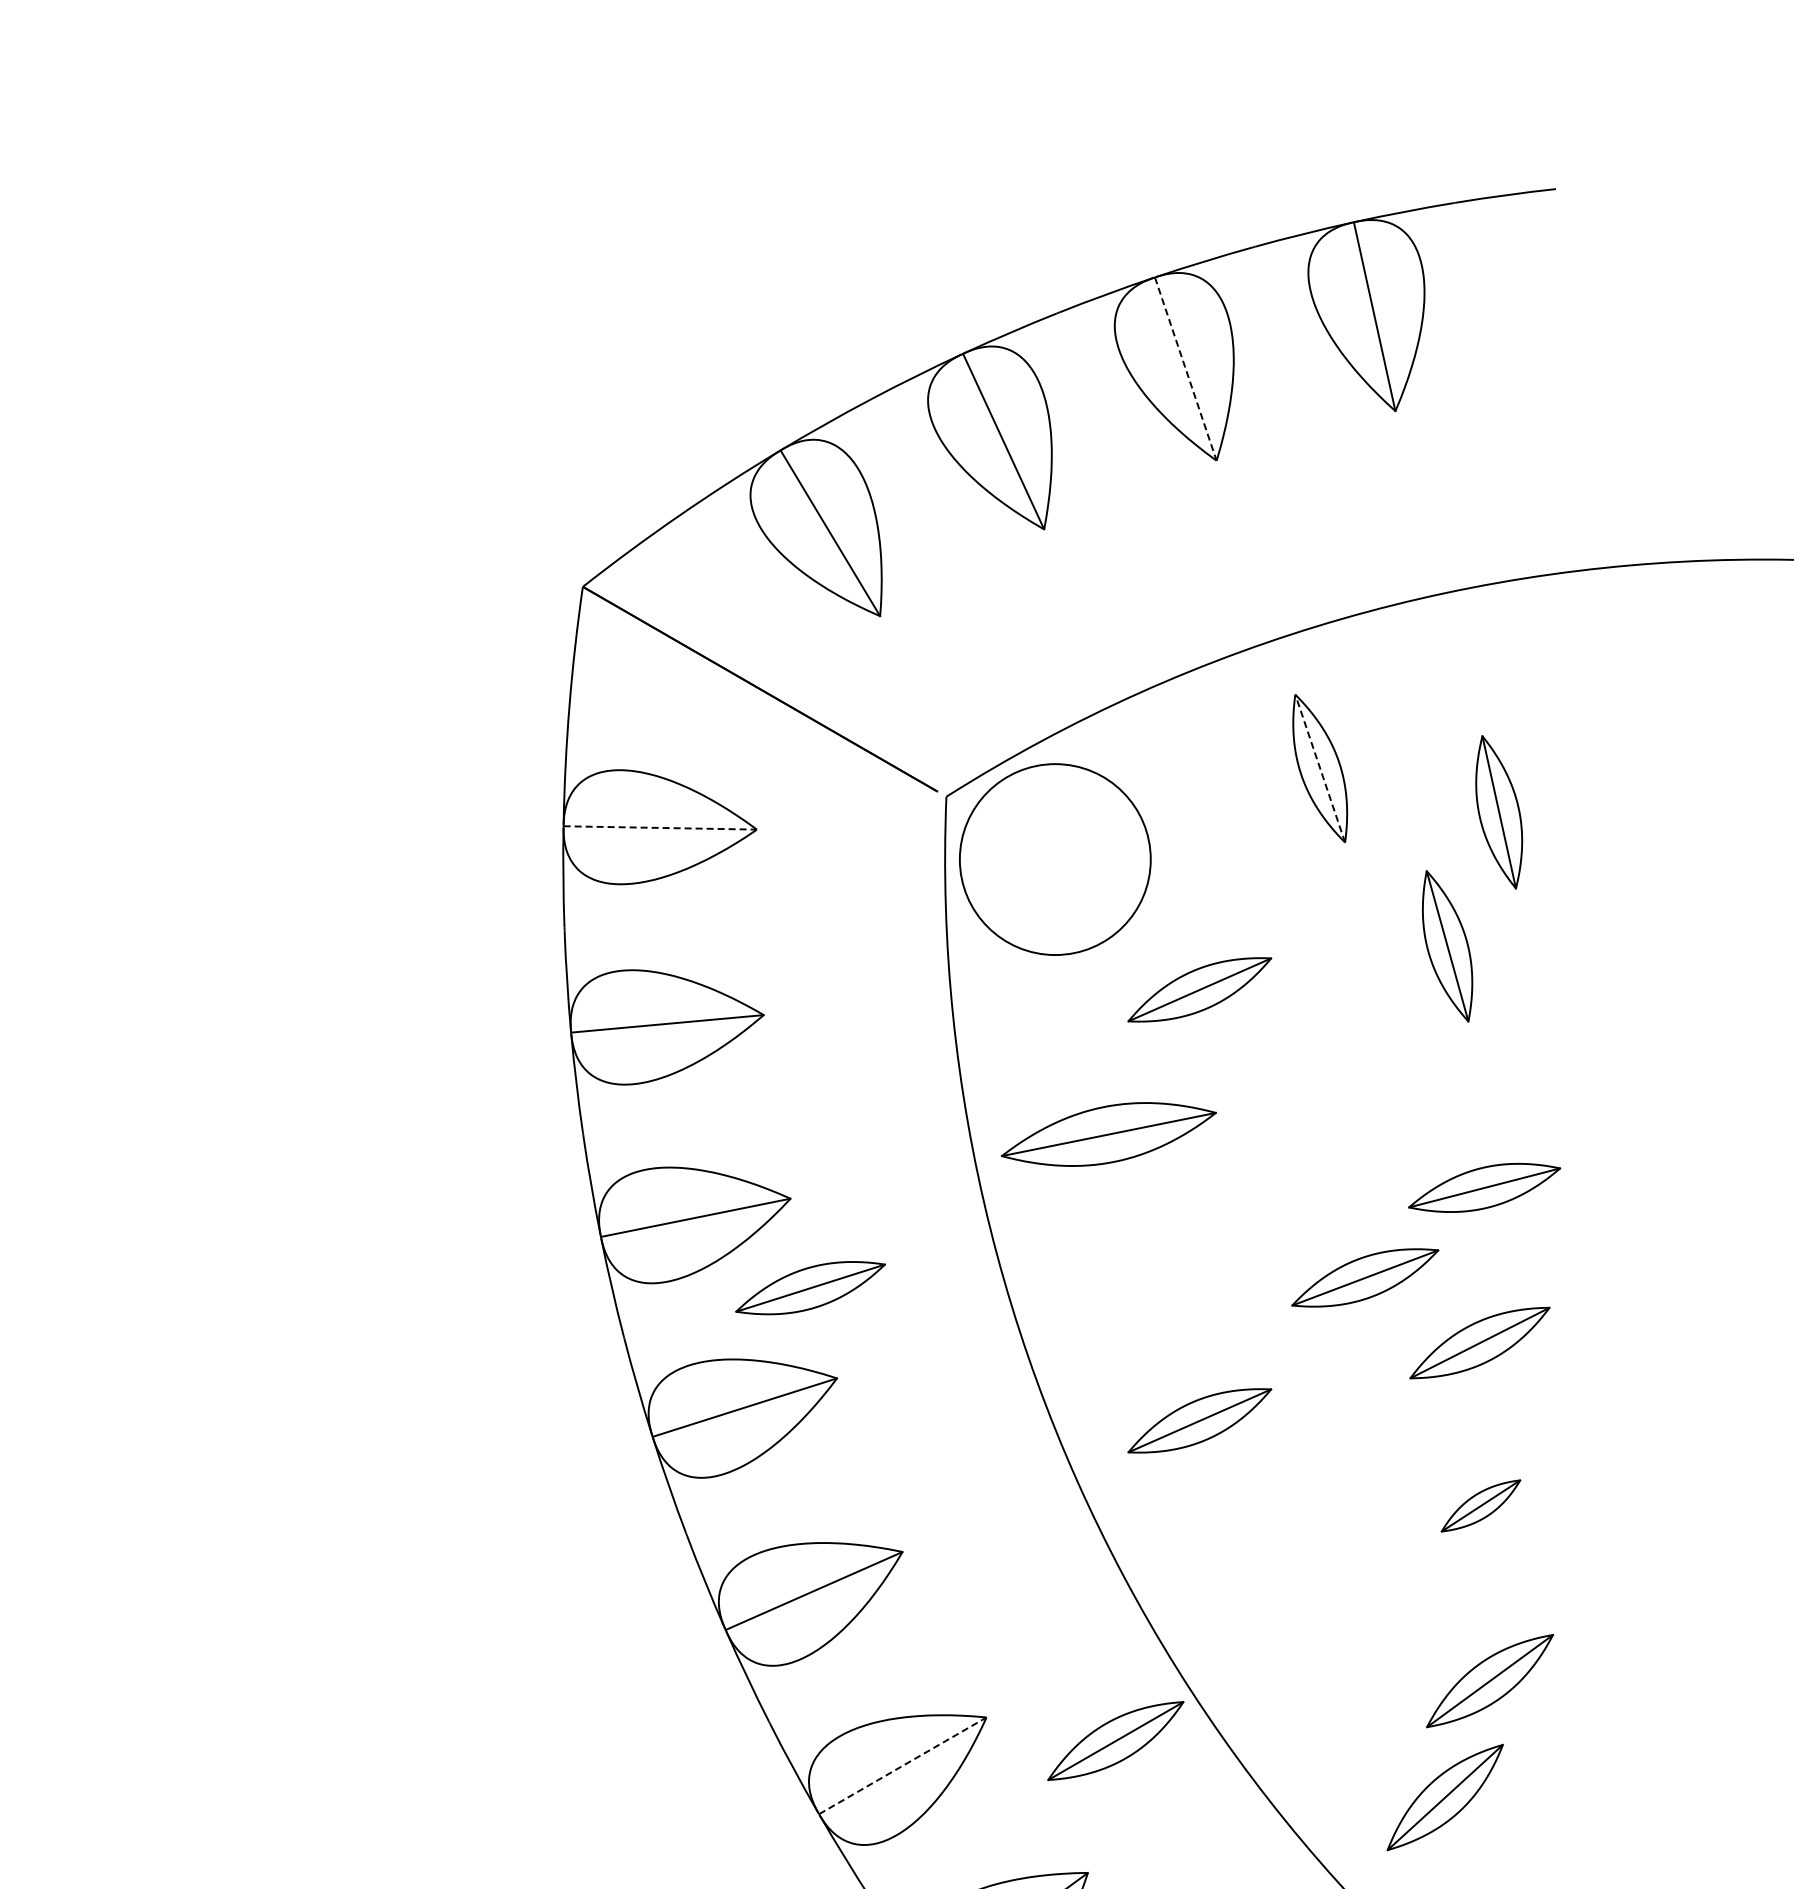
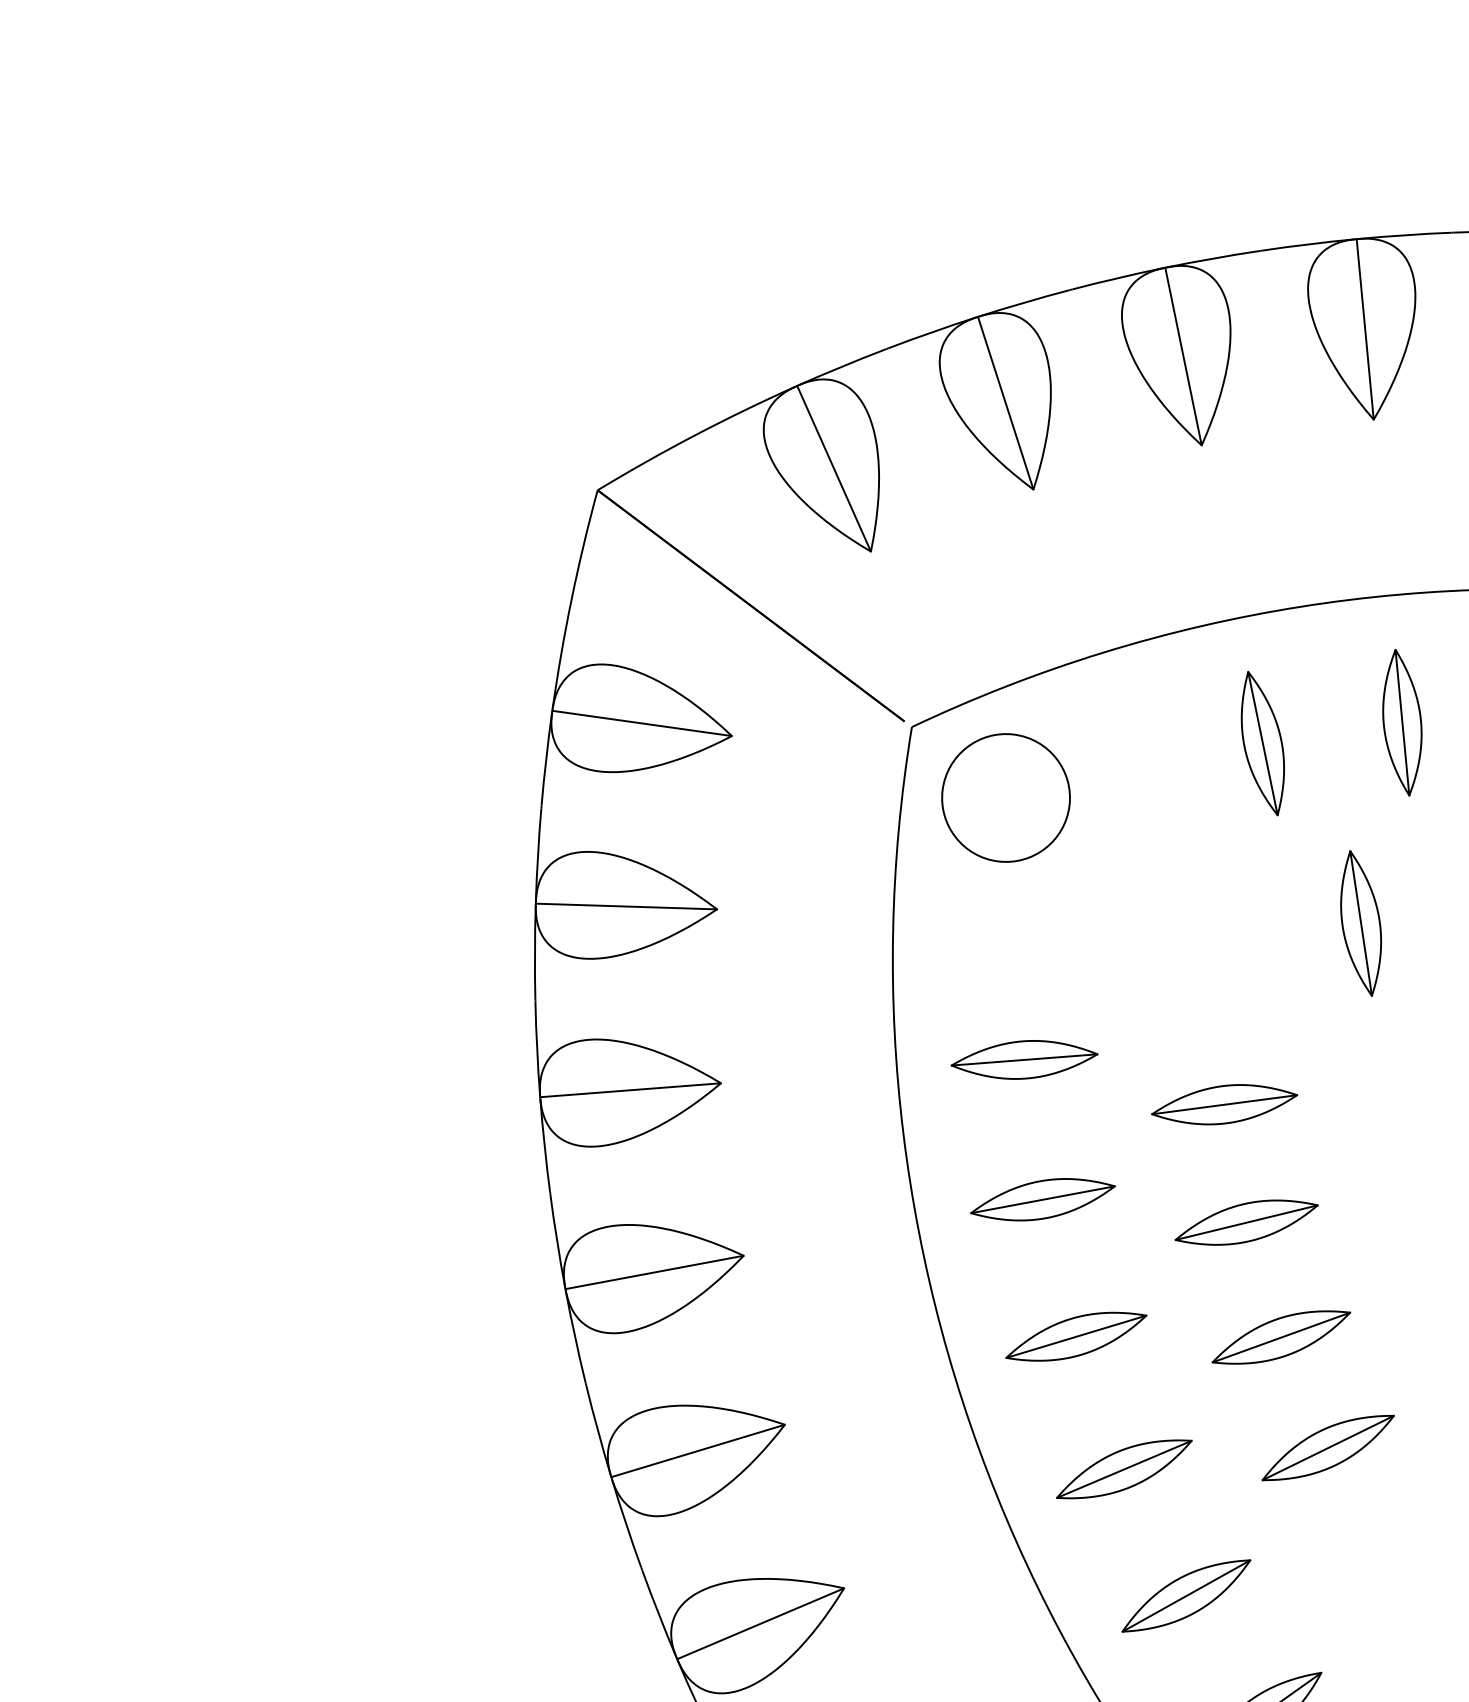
line: (1185, 369) -> (1183, 356), dashed -> solid
line: (1320, 768) -> (1263, 743), dashed -> solid
part: (1499, 812) -> (1402, 722), moved
line: (660, 827) -> (642, 723), dashed -> solid
circle: (1055, 859) -> (1006, 797), size x0.71
part: (1199, 989) -> (1125, 935), removed
part: (1108, 1134) -> (1024, 1059), size x0.71
part: (1484, 1187) -> (1224, 1104), moved
part: (810, 1288) -> (1042, 1200), moved
part: (1479, 1342) -> (1281, 1336), moved
part: (1480, 1505) -> (1327, 1447), size x1.67
part: (1489, 1680) -> (1186, 1595), moved
part: (1115, 1740) -> (1124, 1468), moved
line: (902, 1765) -> (760, 1623), dashed -> solid

